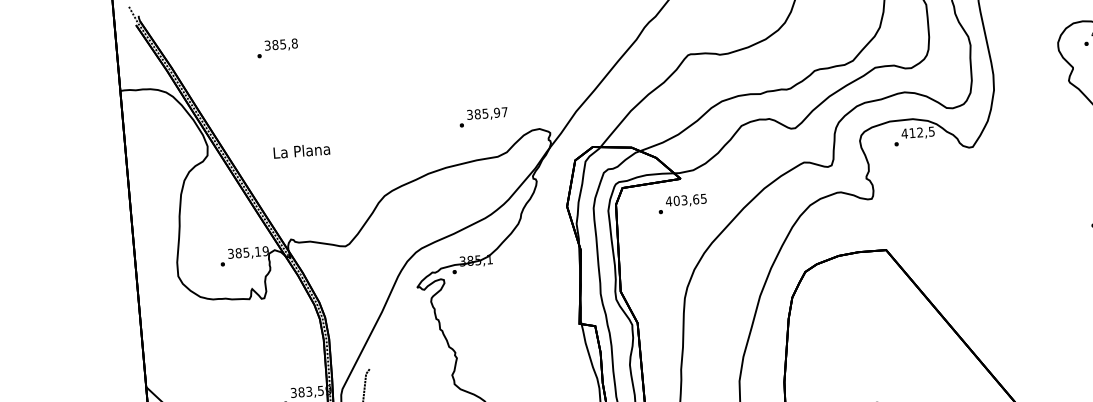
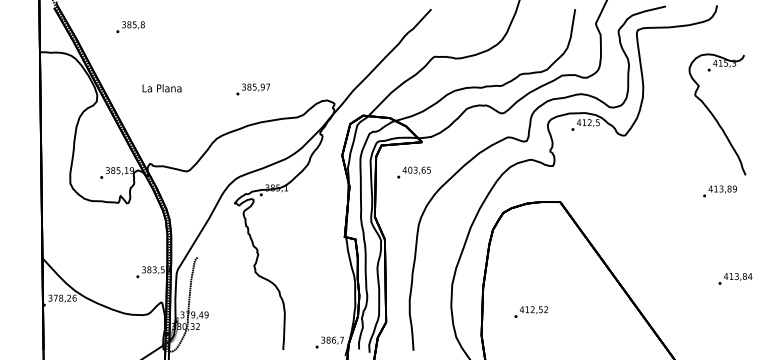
text: (277, 48) -> (130, 27), moved
text: (482, 117) -> (252, 89), moved
text: (301, 151) -> (161, 88), moved
text: (681, 203) -> (413, 172), moved

